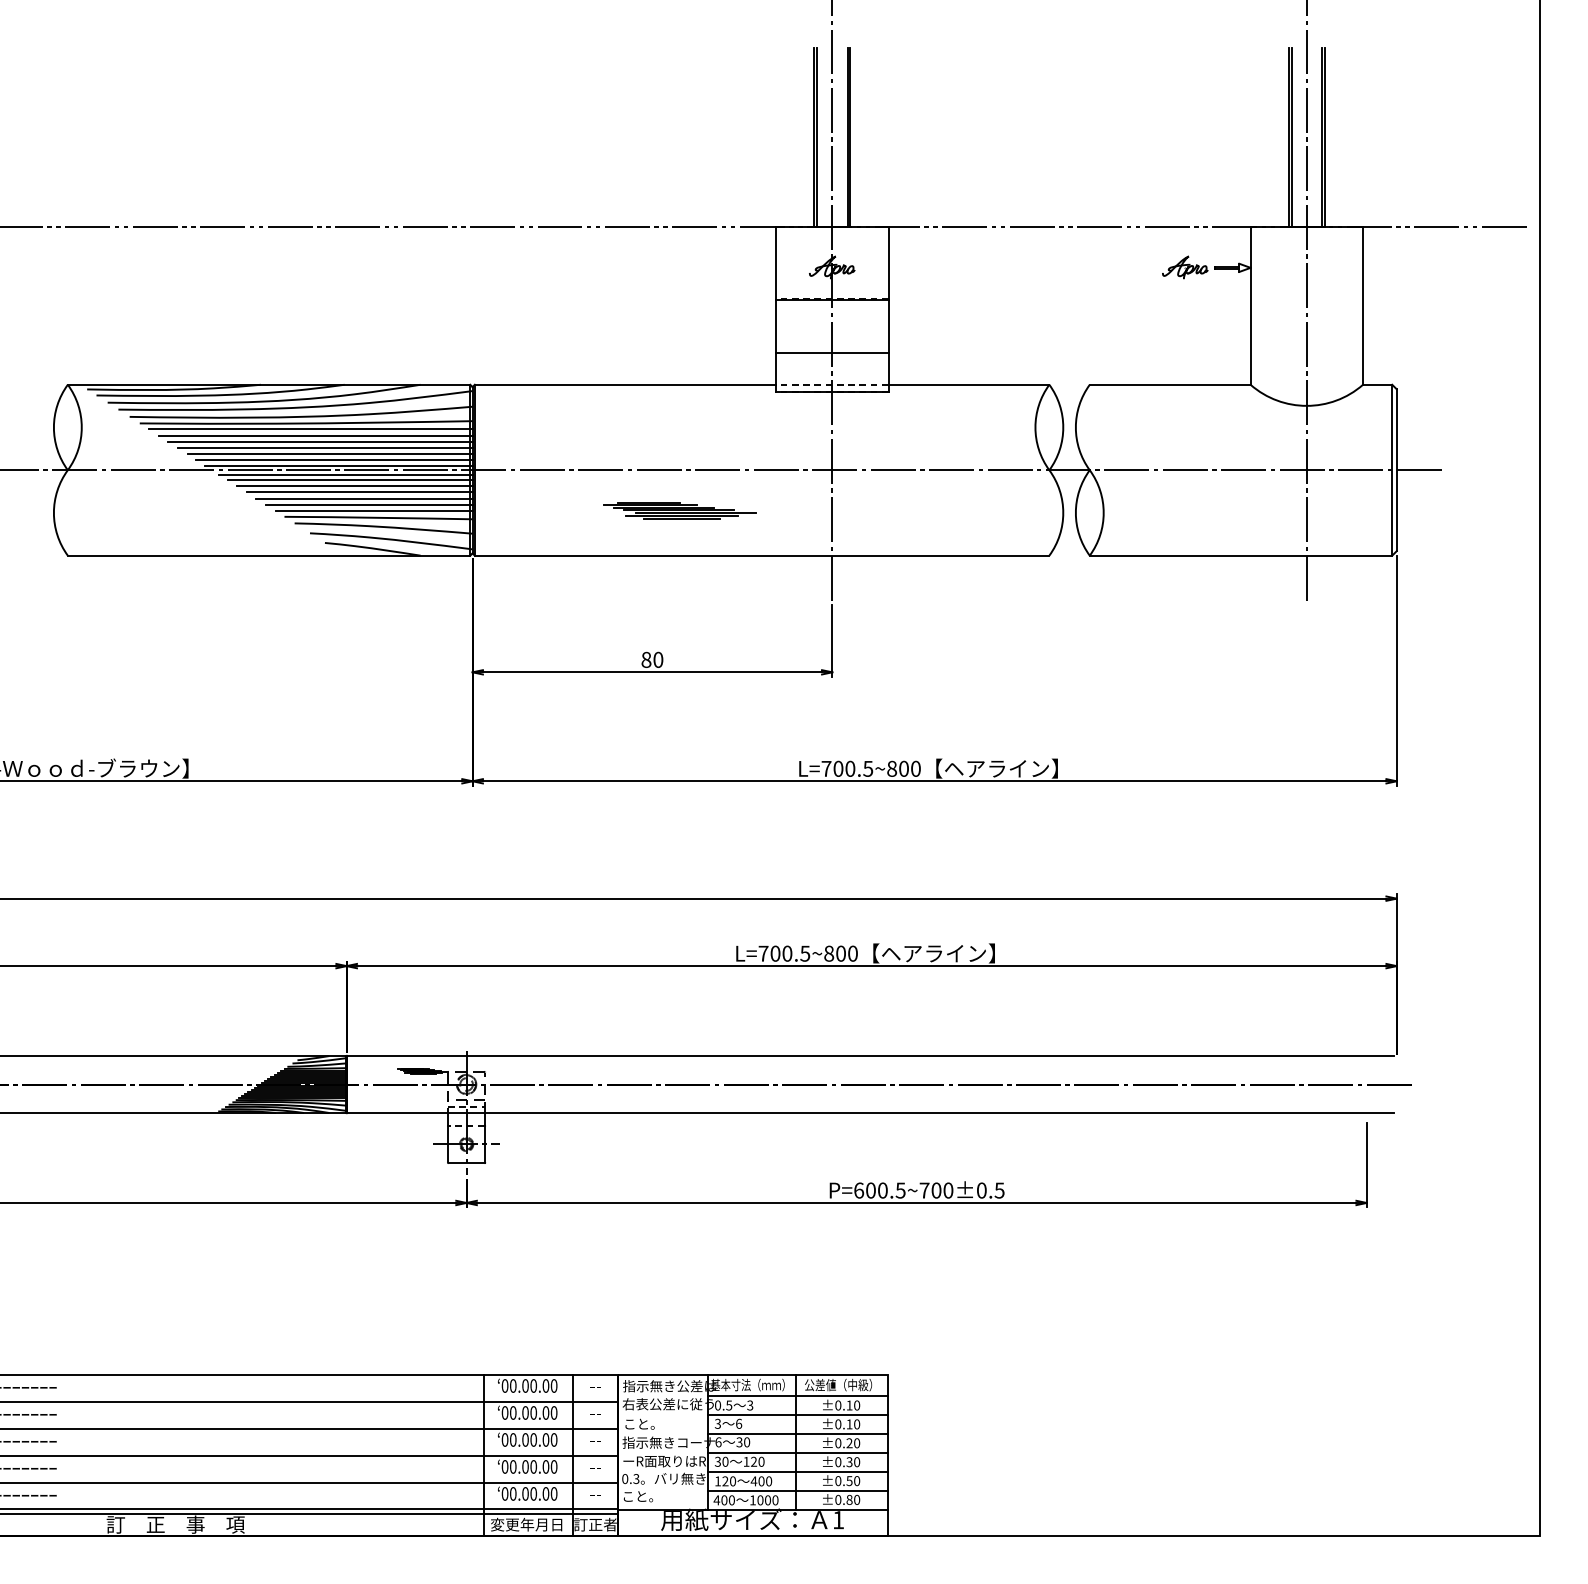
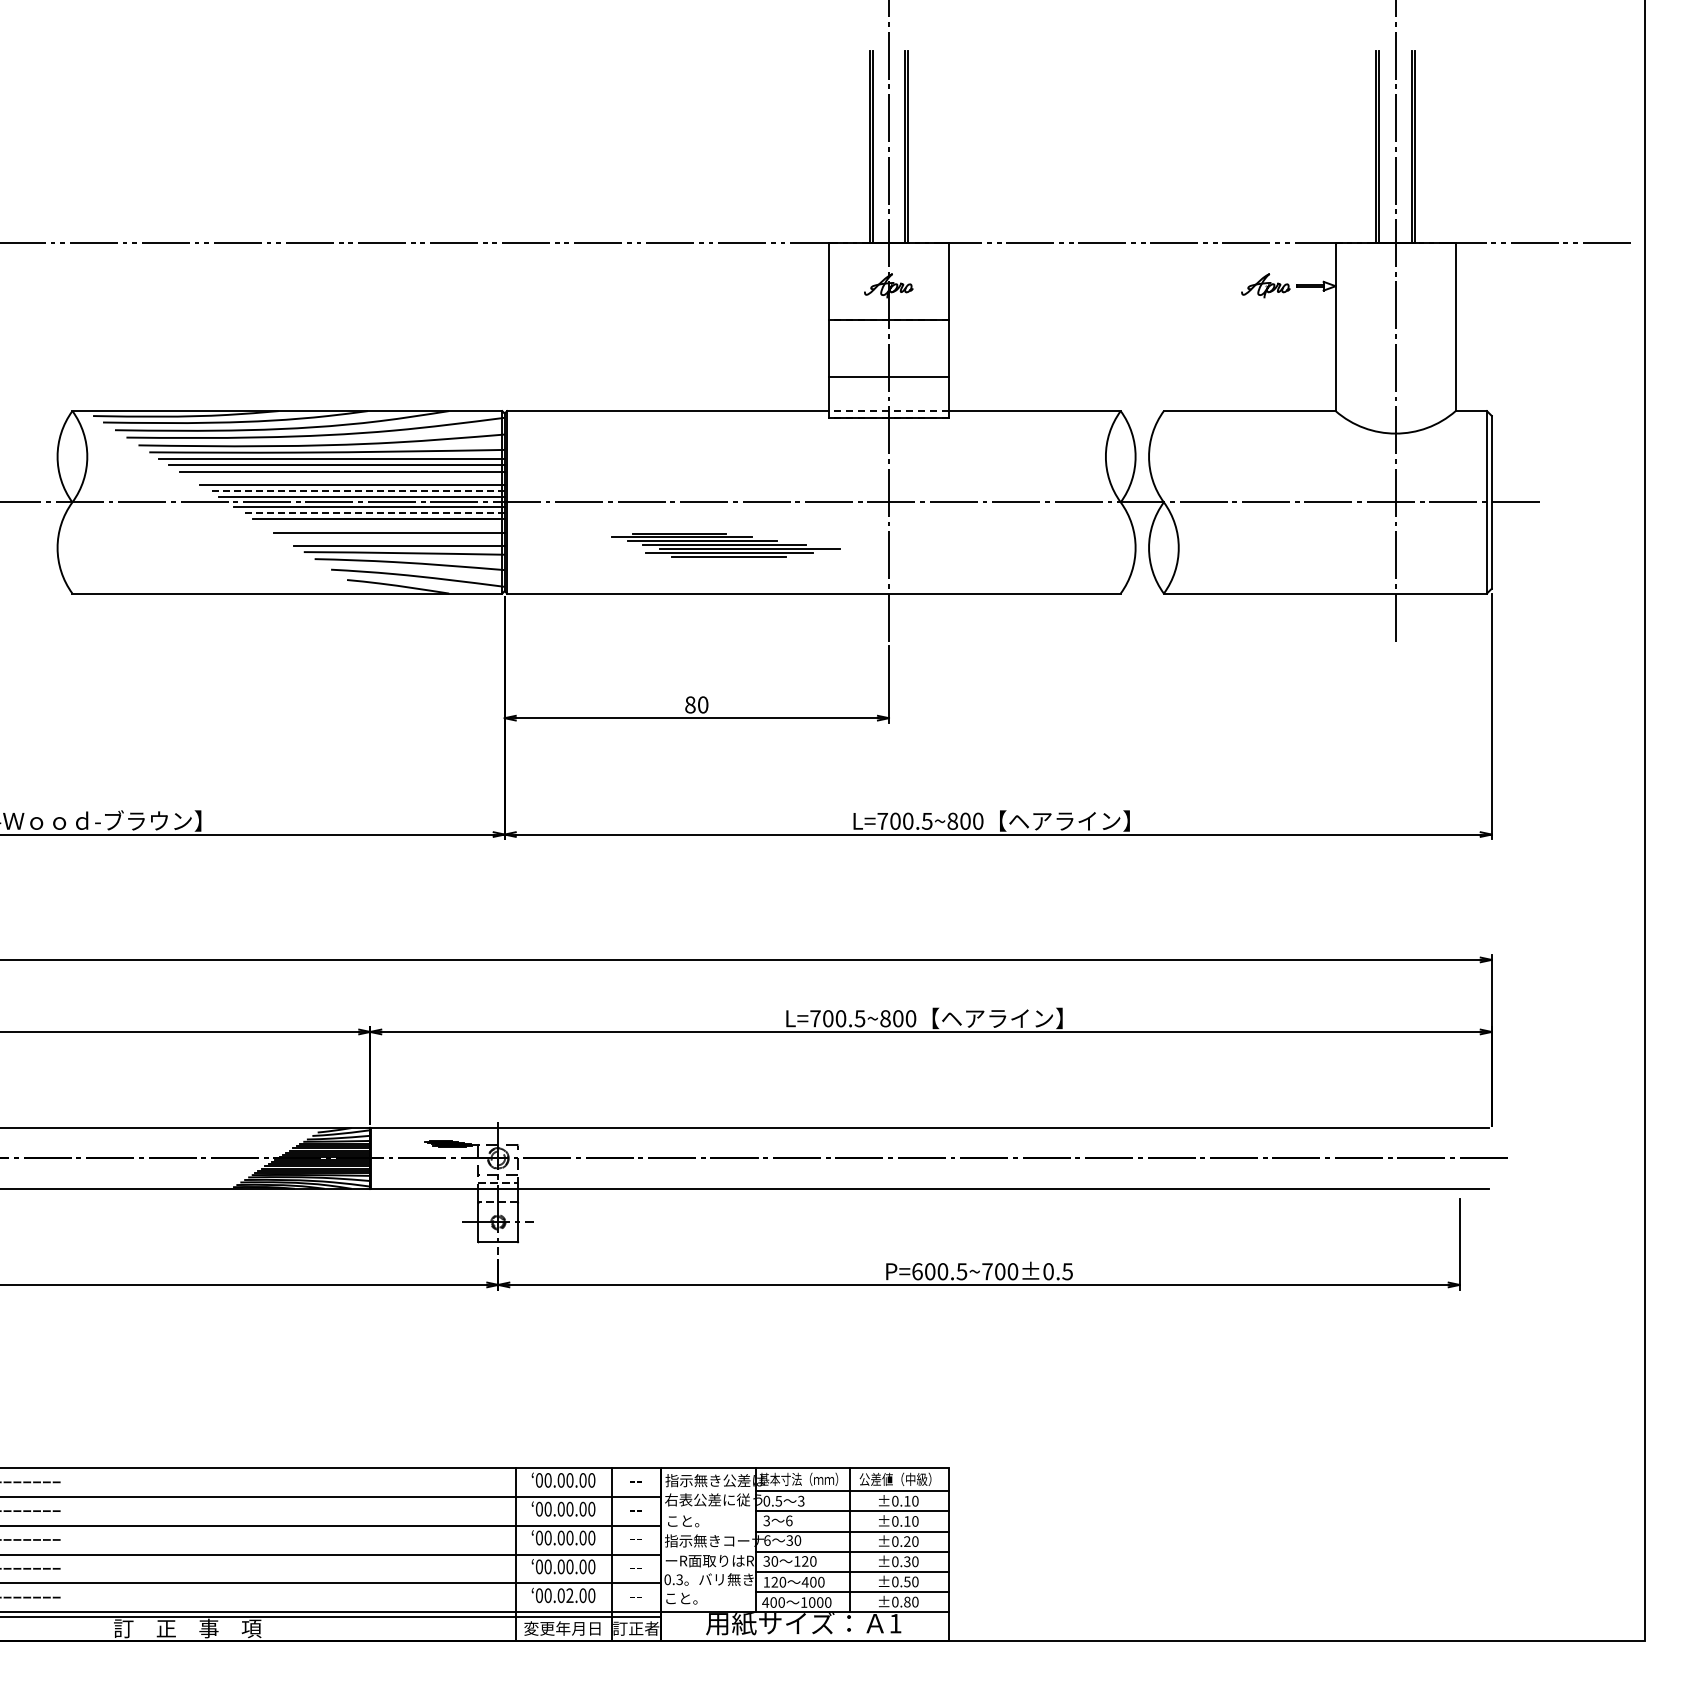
line: (325, 447) -> (347, 478), removed
line: (333, 460) -> (356, 491), solid -> dashed
line: (350, 480) -> (374, 513), solid -> dashed
line: (359, 491) -> (383, 525), removed
line: (369, 505) -> (394, 539), removed
part: (680, 510) -> (726, 545), size x1.4
text: (533, 1493) -> (569, 1595), 00.00.00 -> 00.02.00

